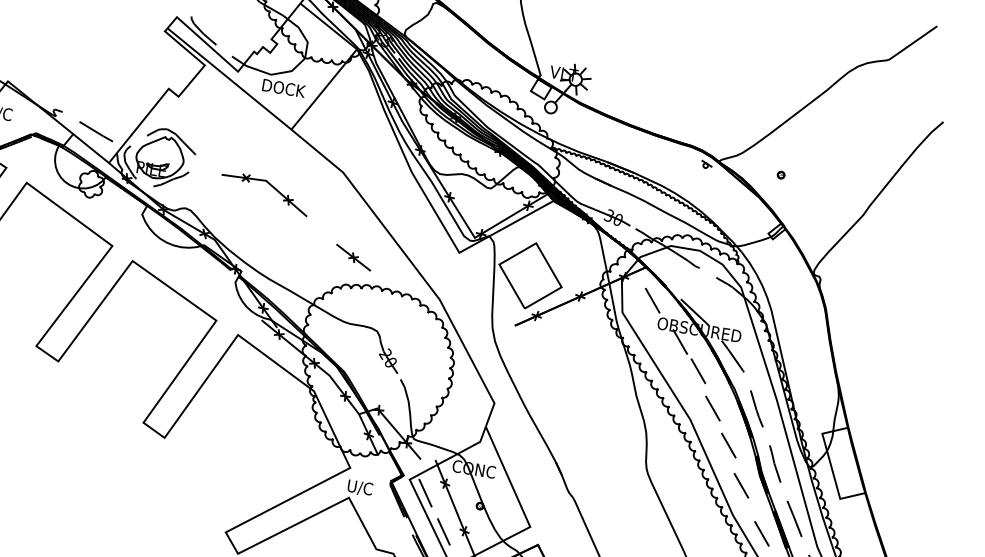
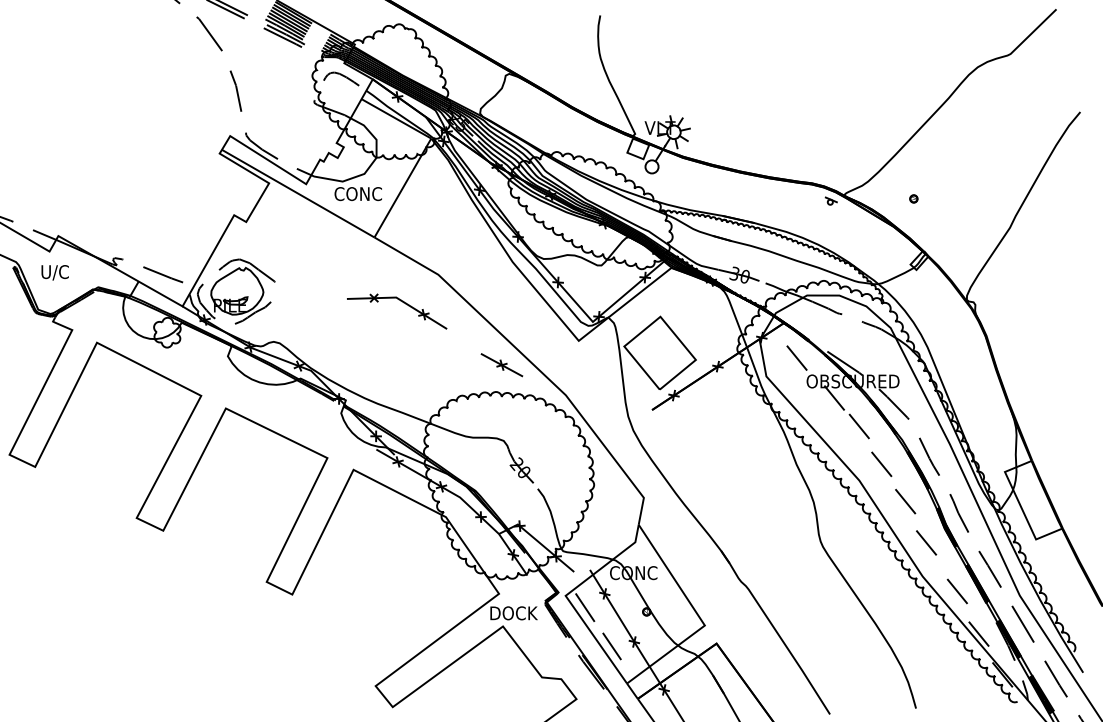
text: (283, 88) -> (358, 194), DOCK -> CONC
part: (271, 187) -> (403, 303), moved
part: (353, 257) -> (501, 365), moved
text: (360, 487) -> (513, 613), U/C -> DOCK

